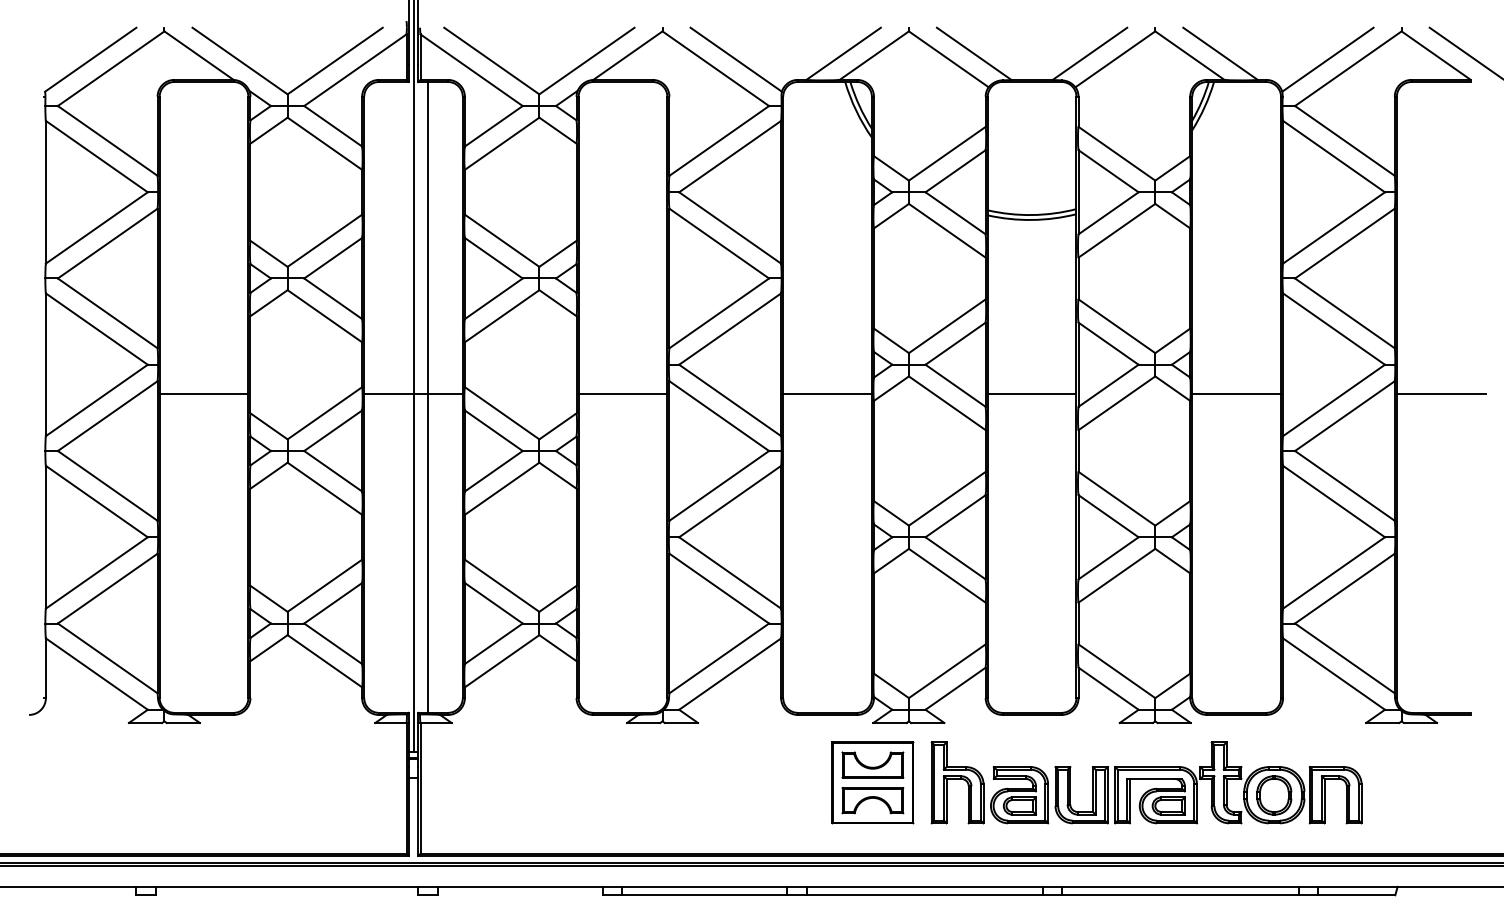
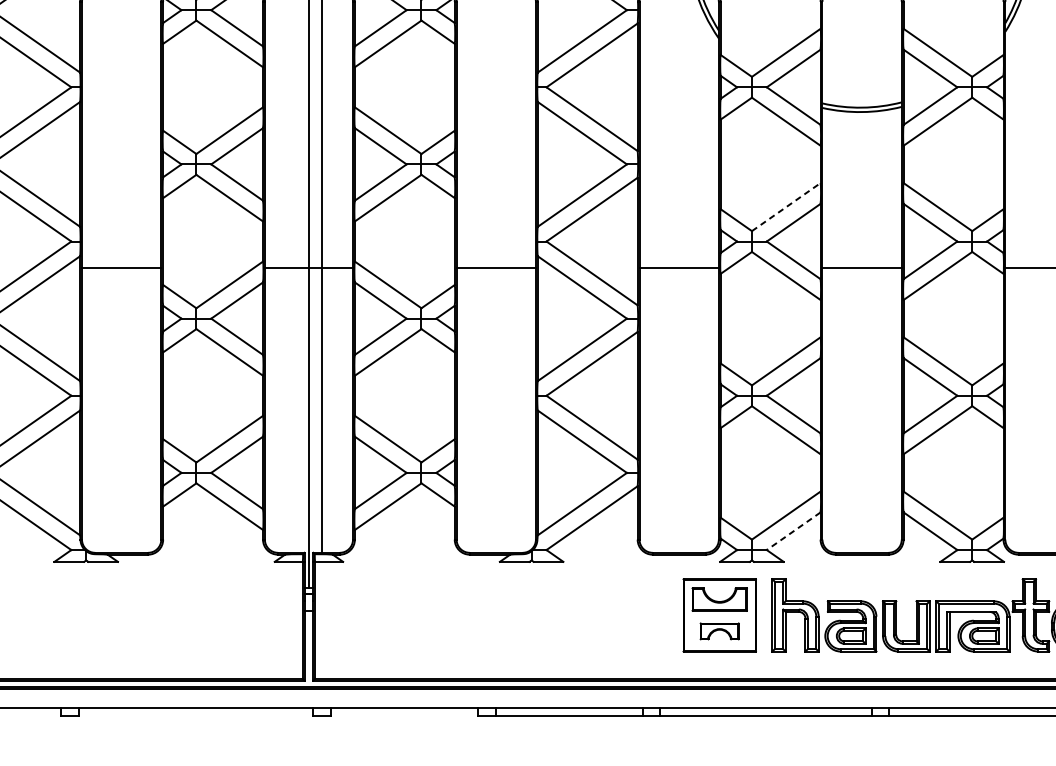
line: (947, 326) -> (786, 207), solid -> dashed
line: (955, 688) -> (793, 531), solid -> dashed
part: (872, 800) -> (719, 631), size x0.7

